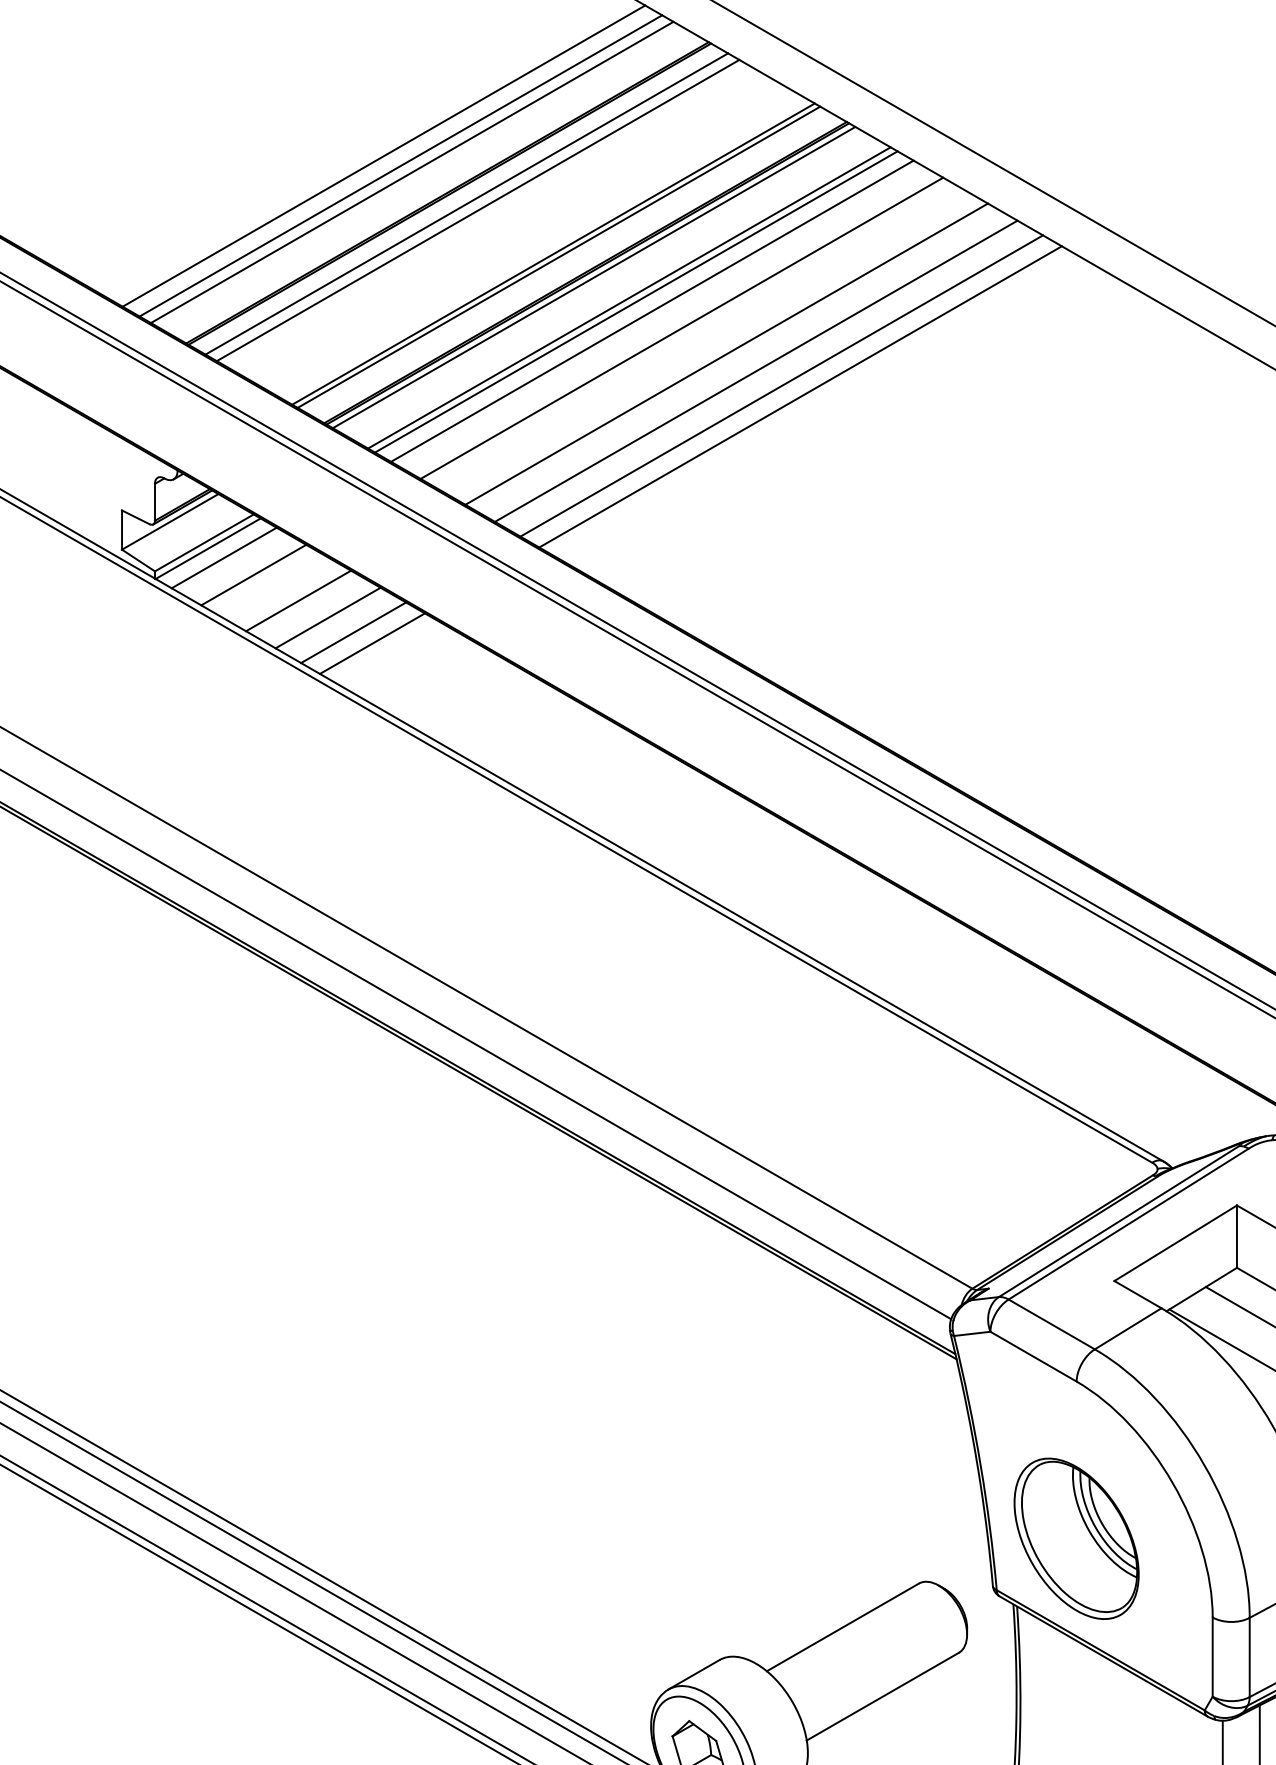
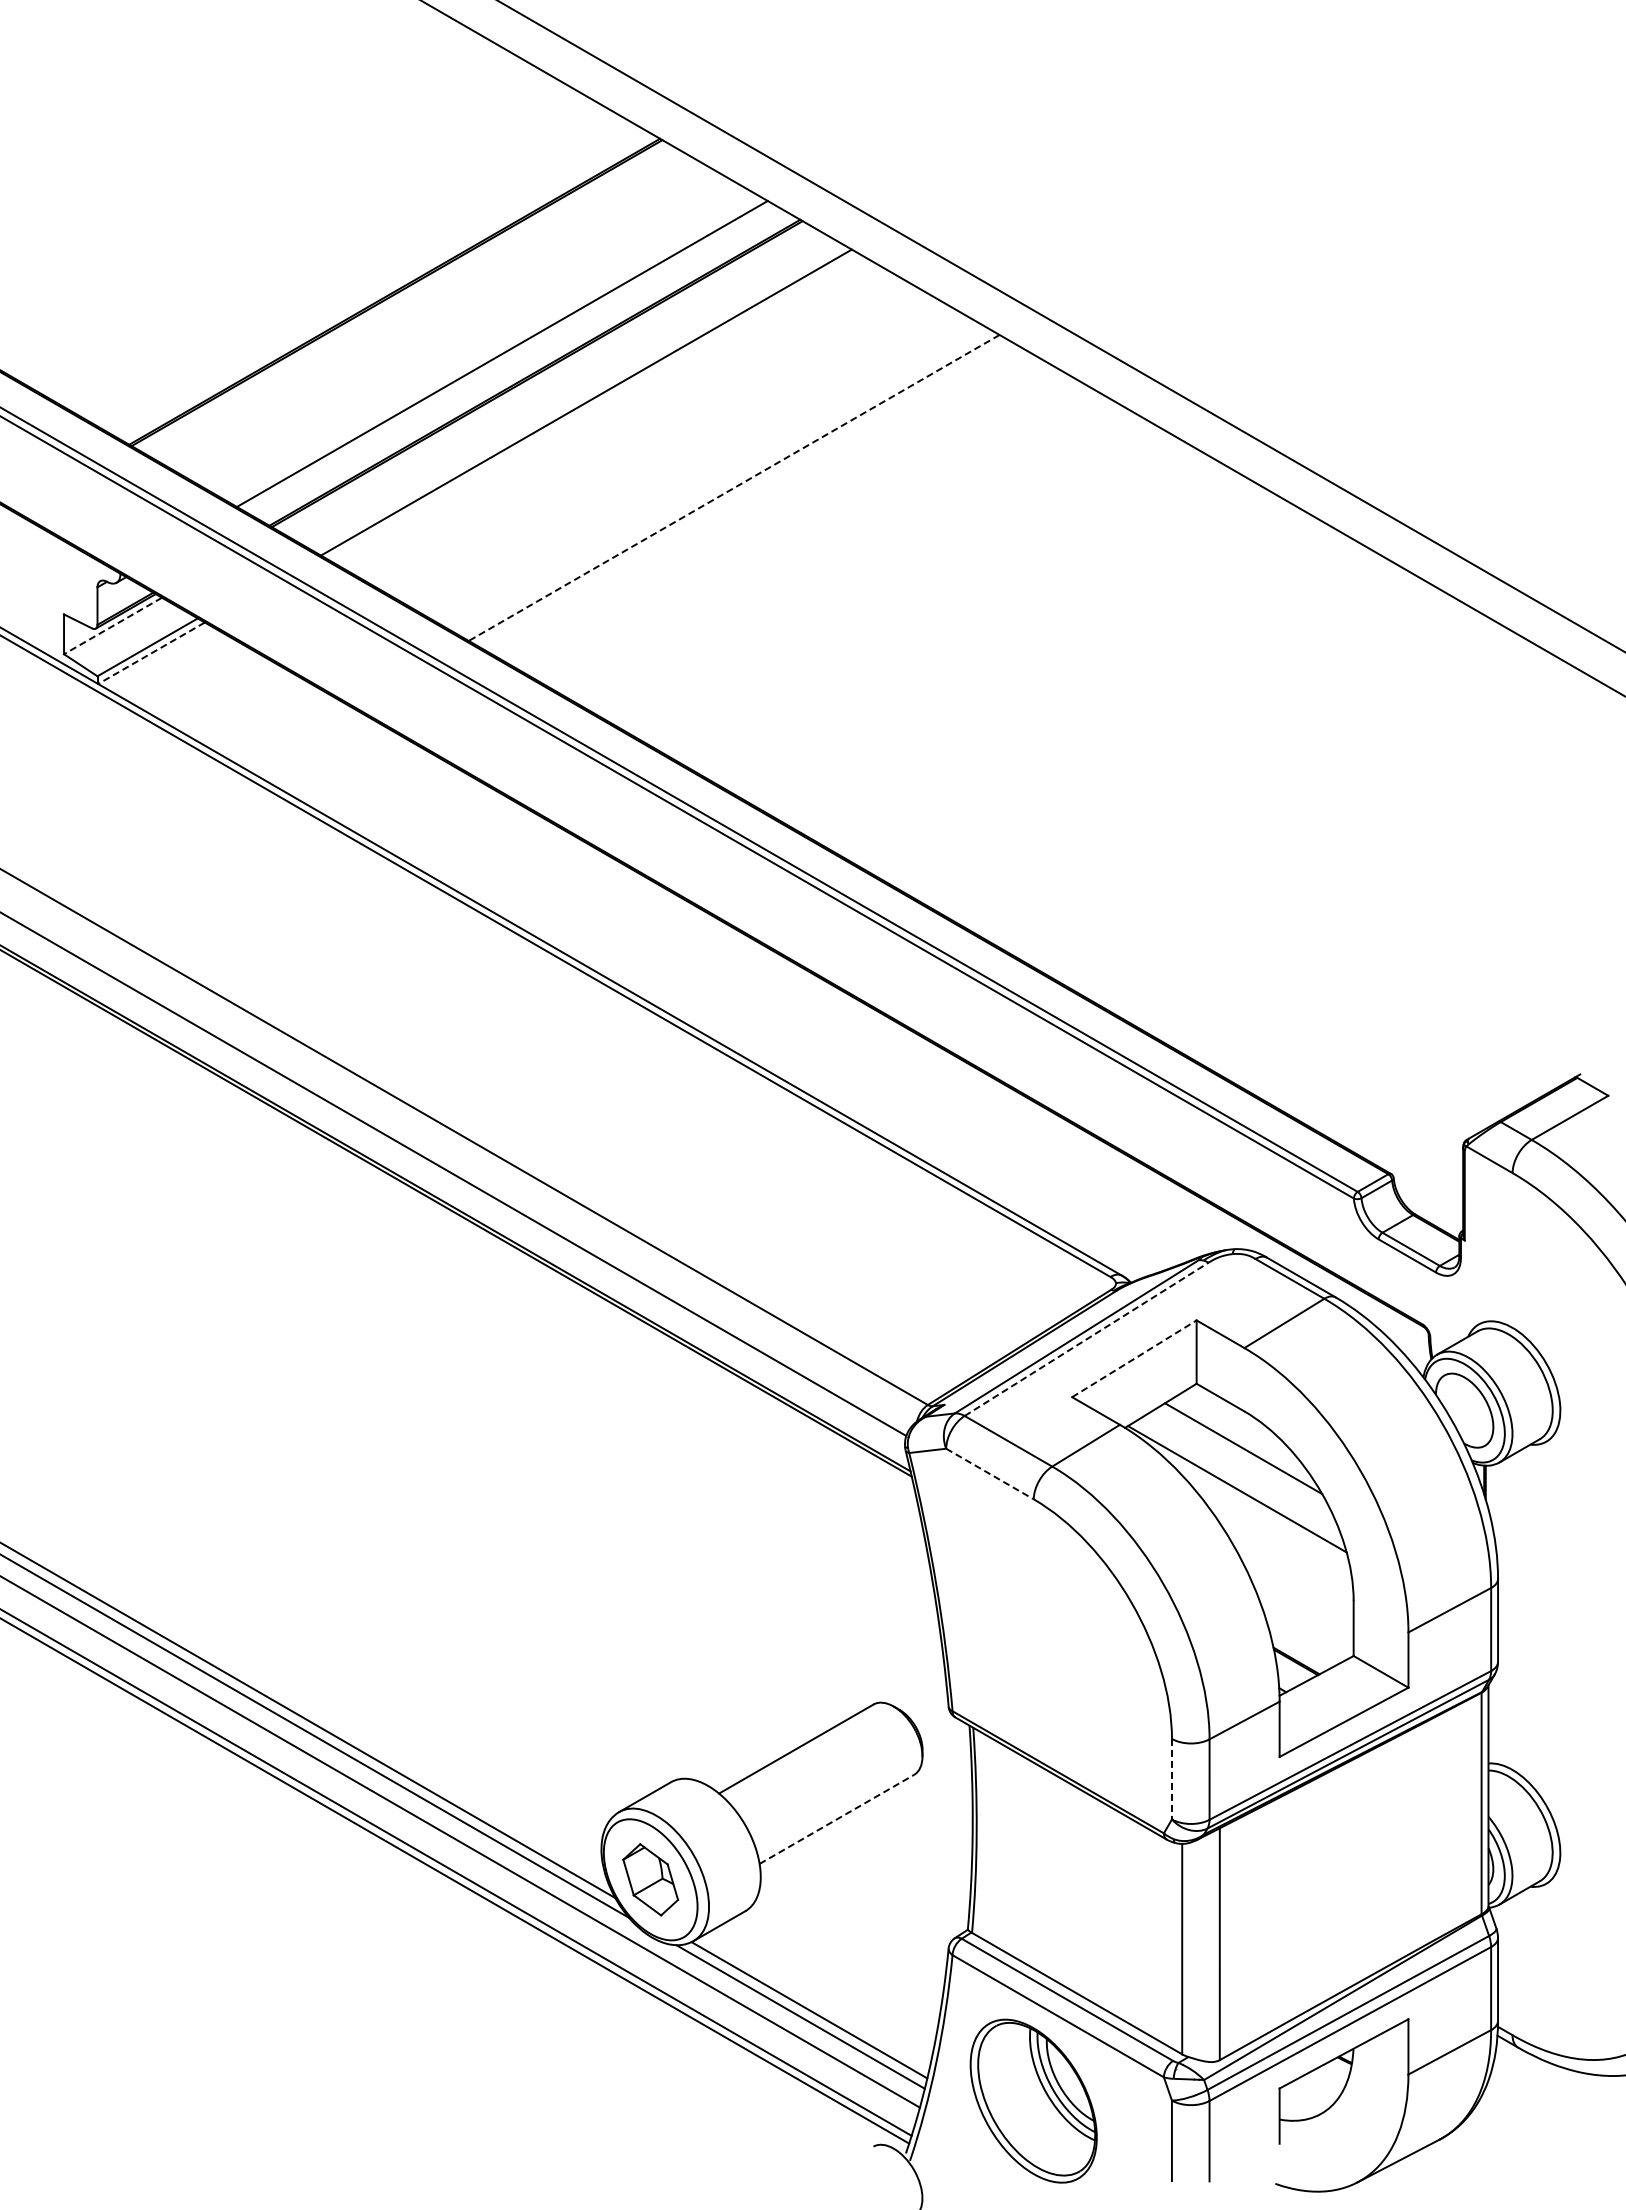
line: (383, 156) -> (329, 254), removed
line: (400, 166) -> (346, 264), removed
line: (411, 172) -> (358, 271), removed
line: (466, 204) -> (413, 303), removed
line: (477, 210) -> (425, 309), removed
line: (558, 257) -> (507, 357), removed
line: (594, 277) -> (543, 377), removed
line: (628, 297) -> (578, 398), removed
line: (652, 311) -> (602, 412), removed
line: (681, 328) -> (632, 429), removed
line: (725, 354) -> (677, 455), removed
line: (755, 371) -> (707, 473), removed
line: (781, 386) -> (733, 488), solid -> dashed
line: (799, 397) -> (752, 499), removed
line: (170, 522) -> (113, 626), solid -> dashed
line: (208, 548) -> (151, 653), solid -> dashed
line: (223, 557) -> (167, 662), removed
line: (253, 574) -> (197, 679), removed
line: (298, 601) -> (243, 706), removed
line: (328, 617) -> (273, 723), removed
line: (352, 632) -> (298, 738), removed
line: (372, 643) -> (318, 749), removed
line: (1129, 1224) -> (1087, 1339), solid -> dashed
line: (1175, 1242) -> (1134, 1358), solid -> dashed
line: (1033, 1357) -> (989, 1474), solid -> dashed
part: (1076, 1538) -> (1033, 1658), removed
line: (1212, 1657) -> (1171, 1779), solid -> dashed
line: (883, 1696) -> (837, 1819), solid -> dashed

